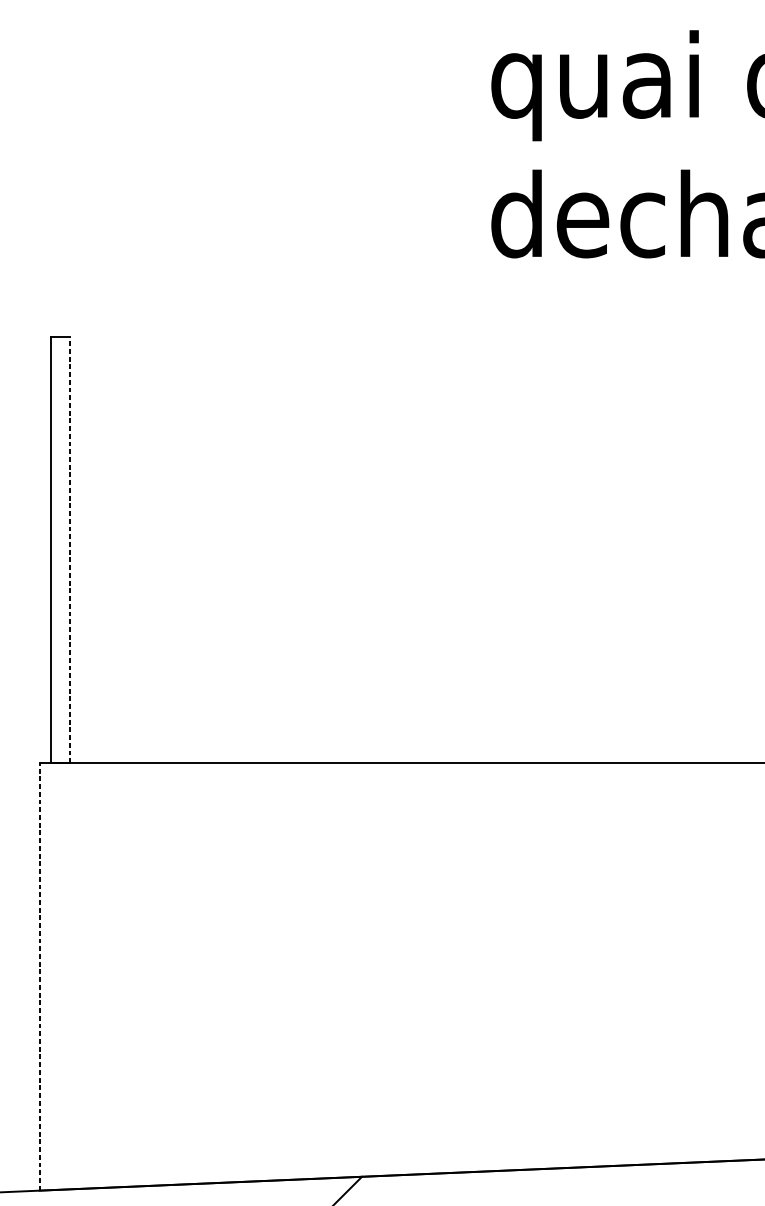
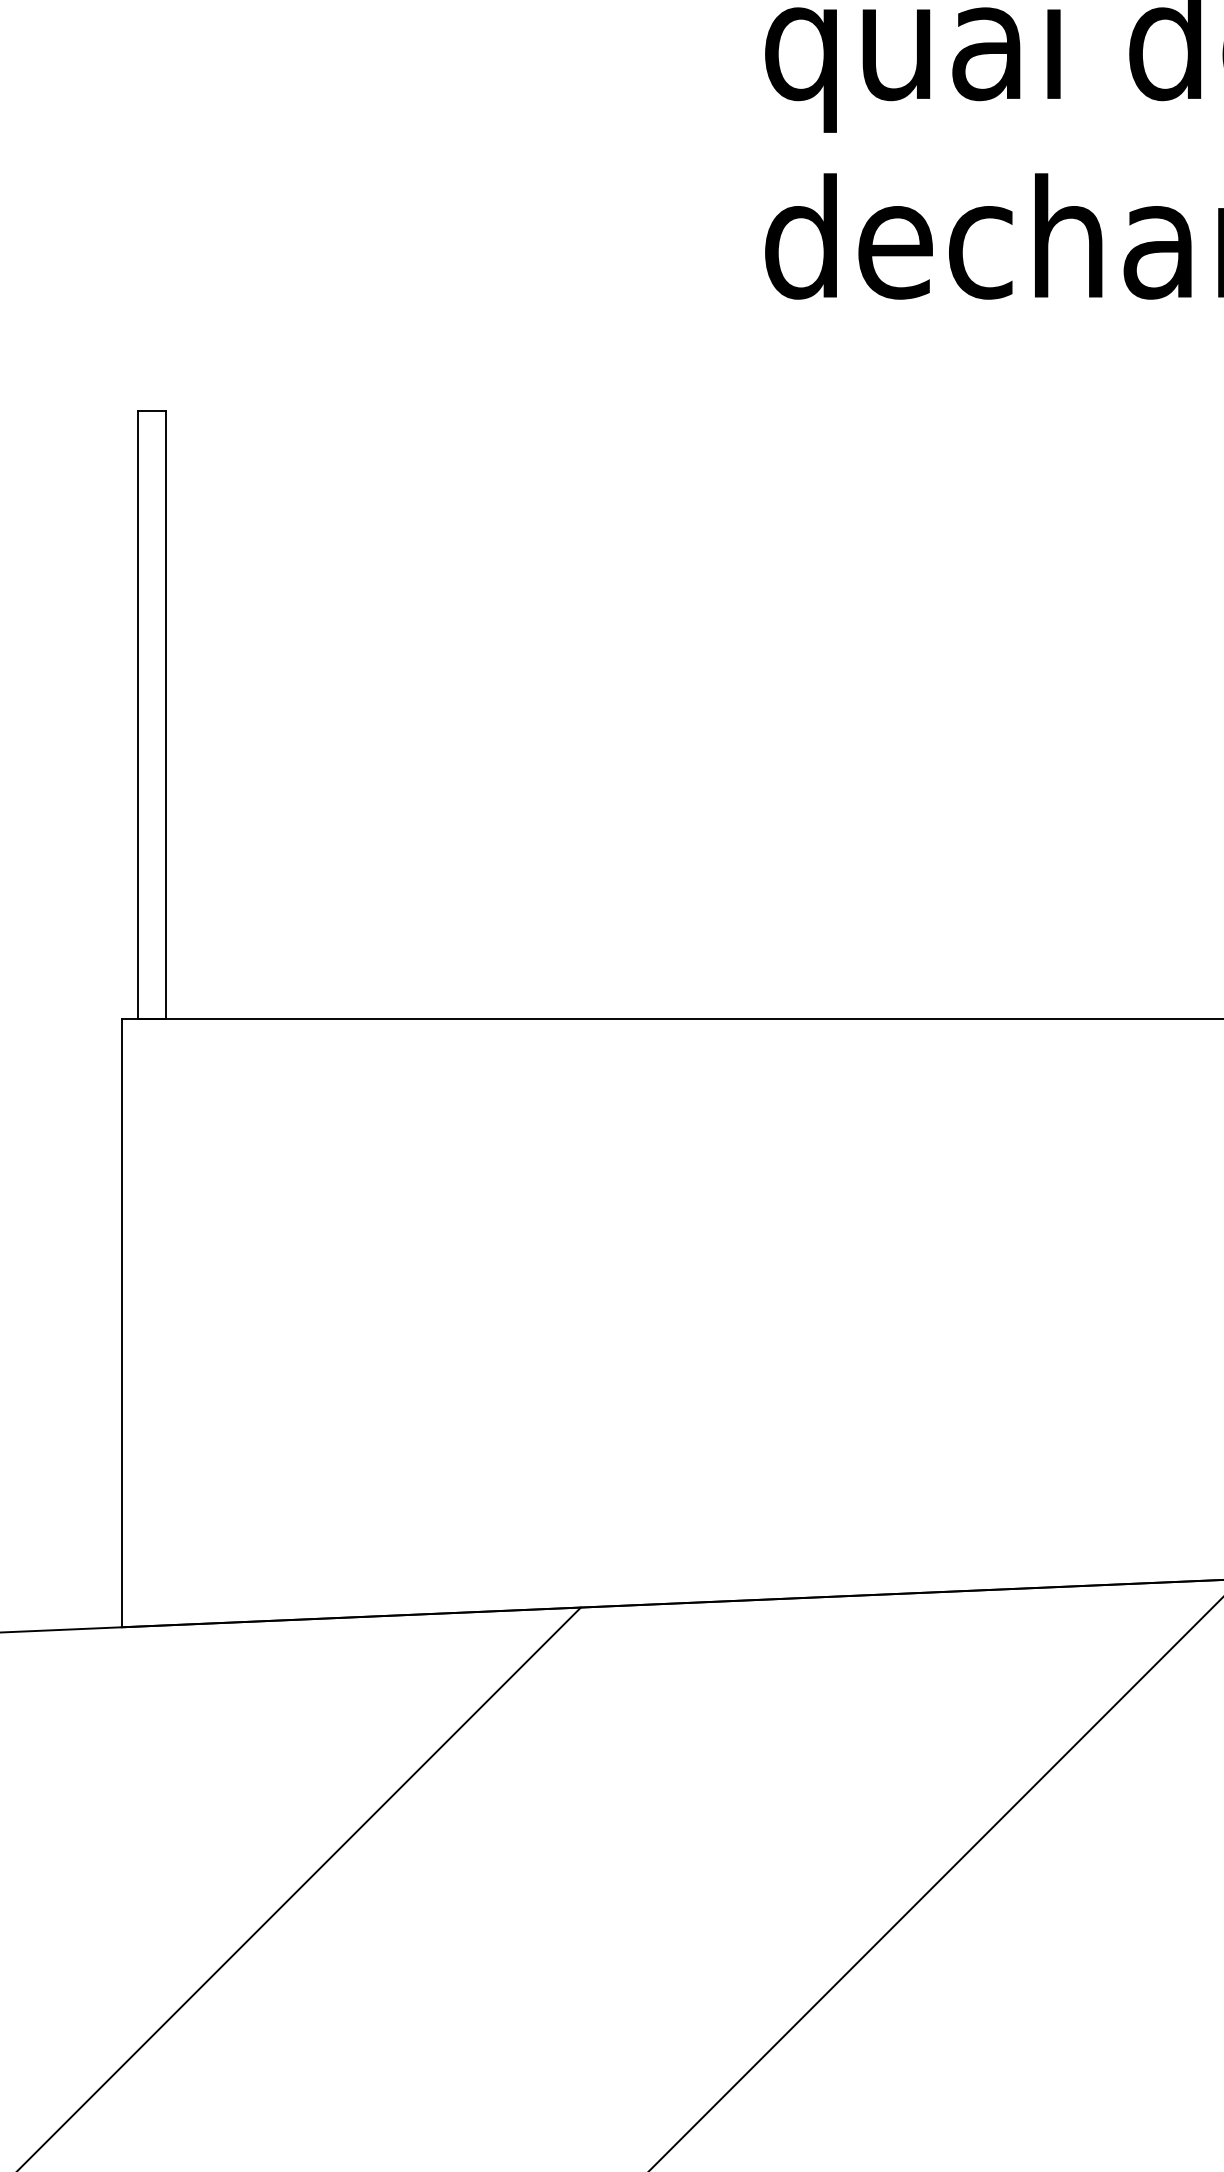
line: (70, 549) -> (165, 714), dashed -> solid
line: (39, 976) -> (121, 1322), dashed -> solid

